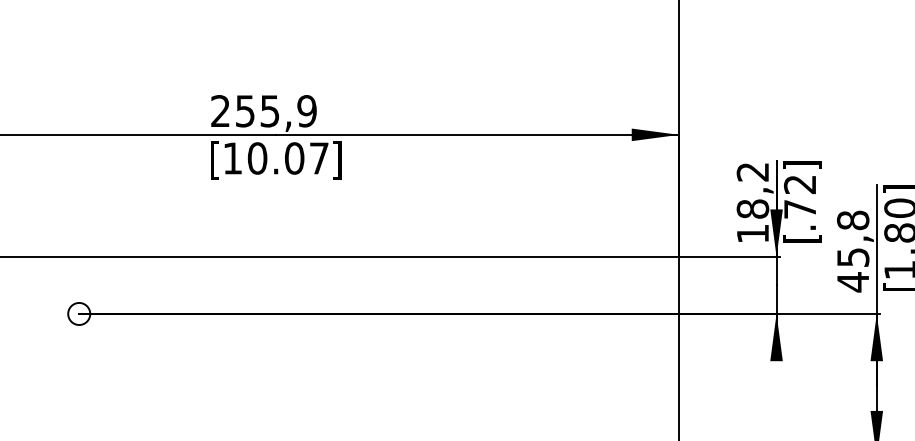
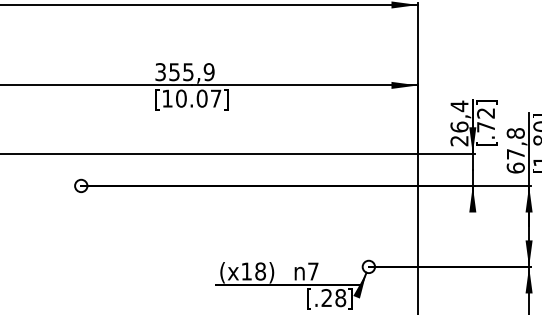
text: (220, 111) -> (160, 72), 255,9 -> 355,9
text: (752, 202) -> (459, 123), 18,2 -> 26,4
text: (852, 270) -> (515, 161), 45,8 -> 67,8

